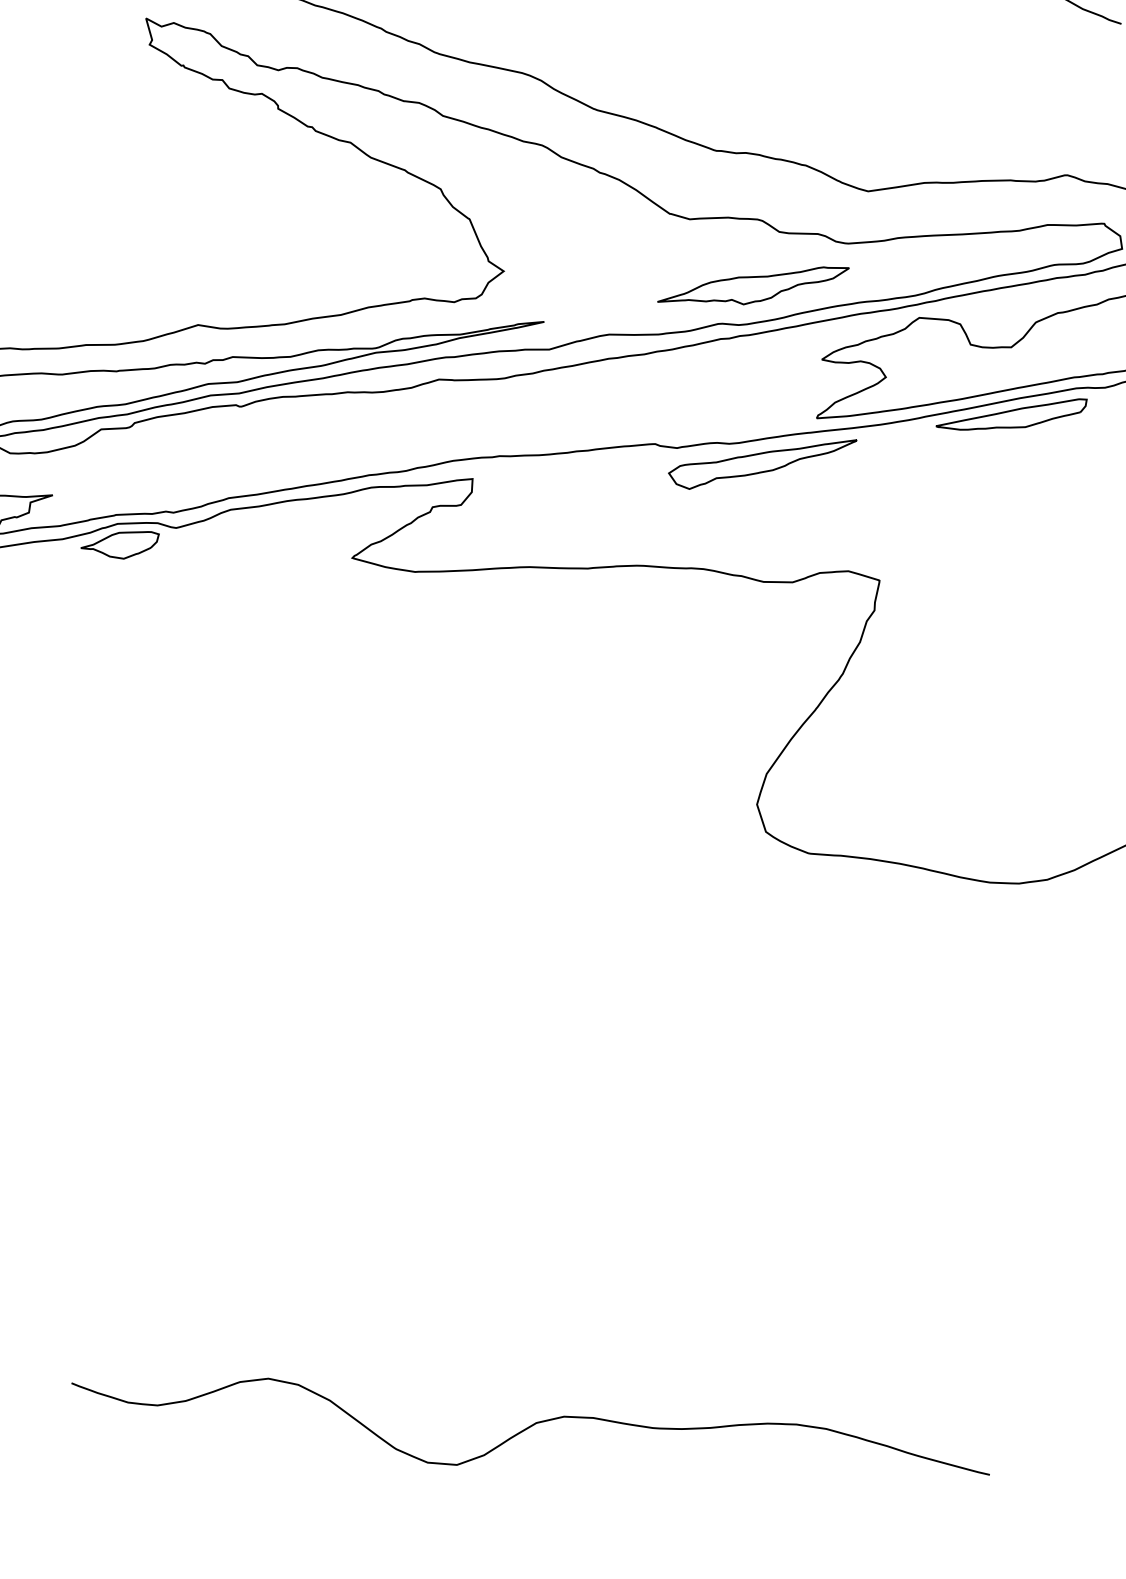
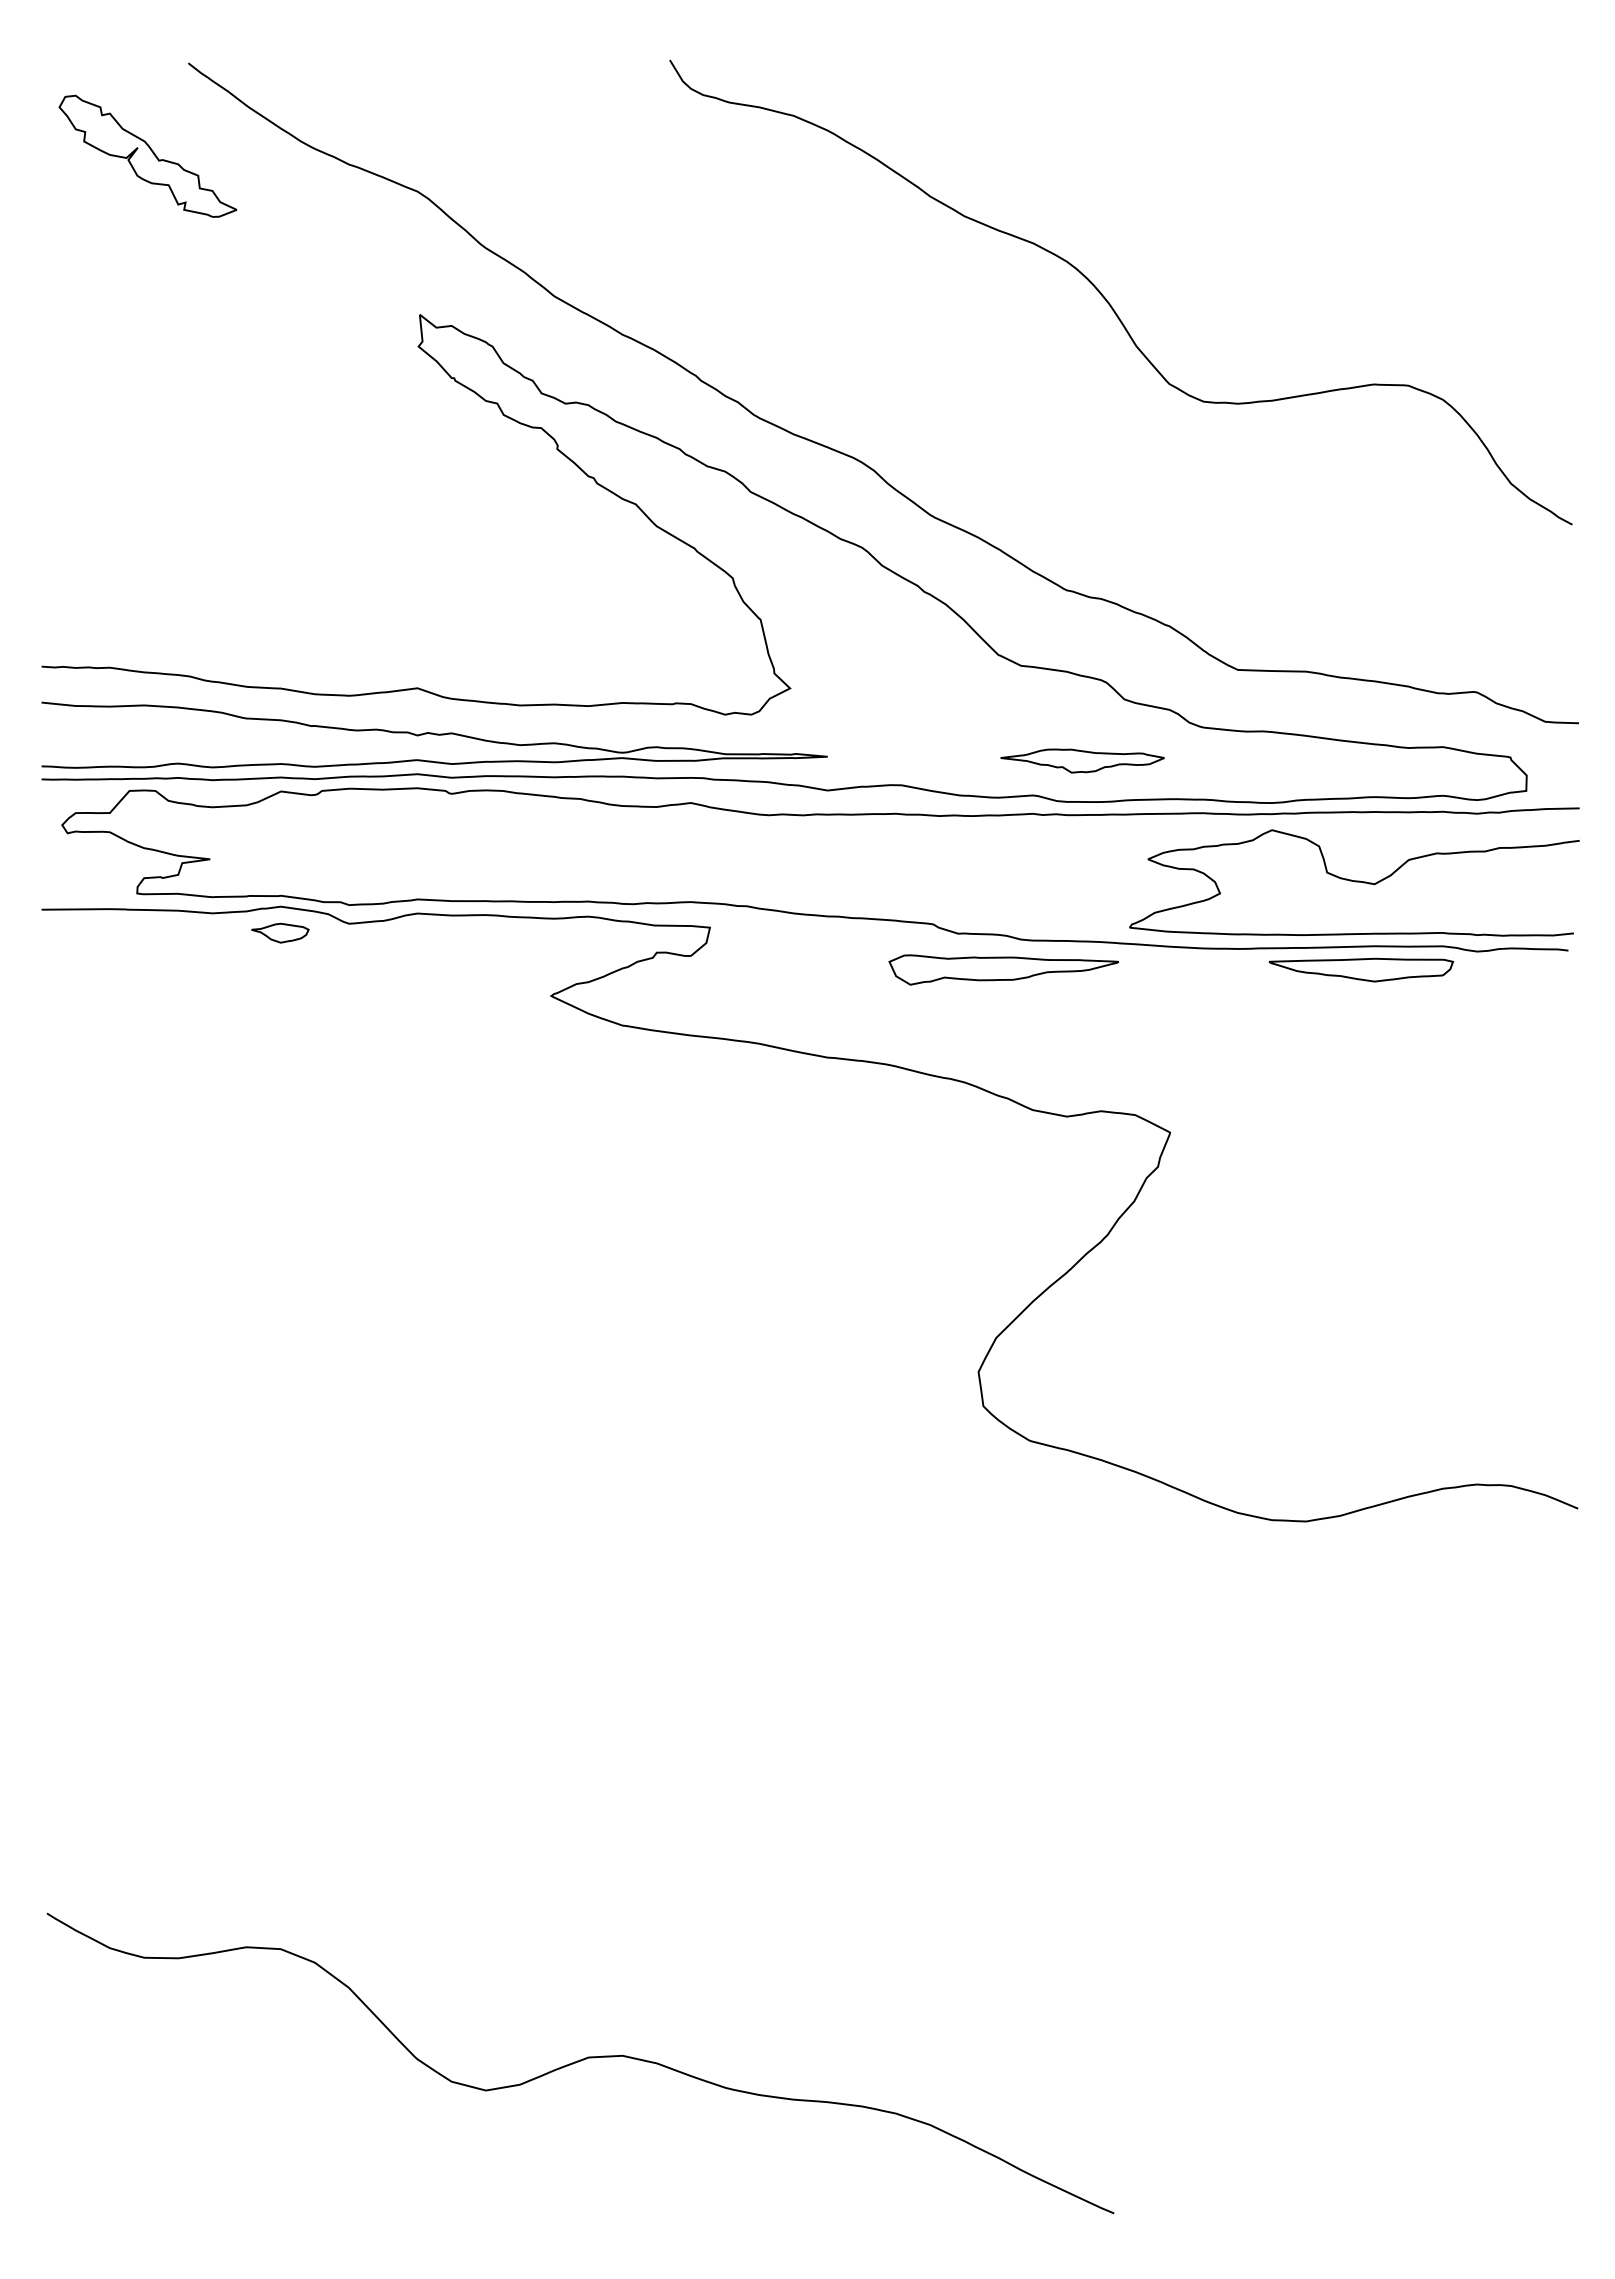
part: (753, 288) -> (1082, 760), size x0.7
part: (763, 463) -> (1003, 969), moved
part: (121, 545) -> (280, 932), size x0.6

